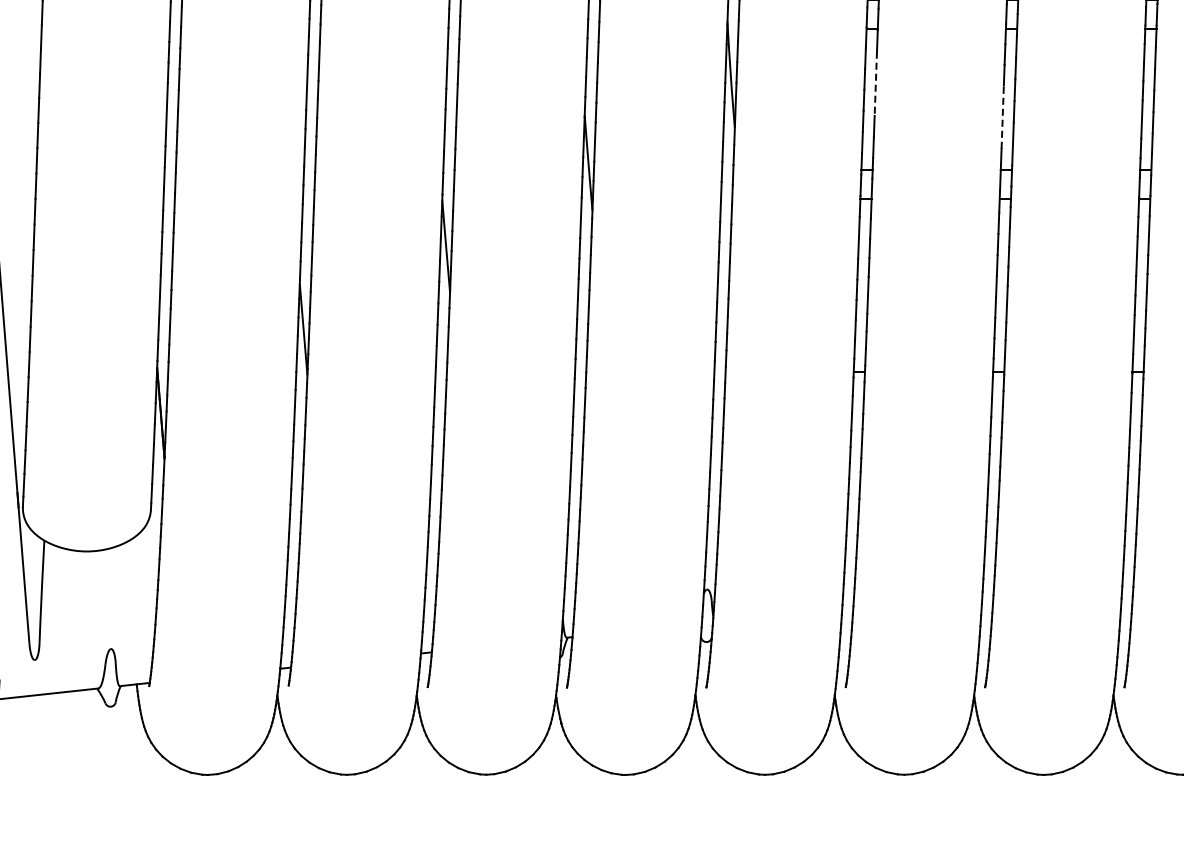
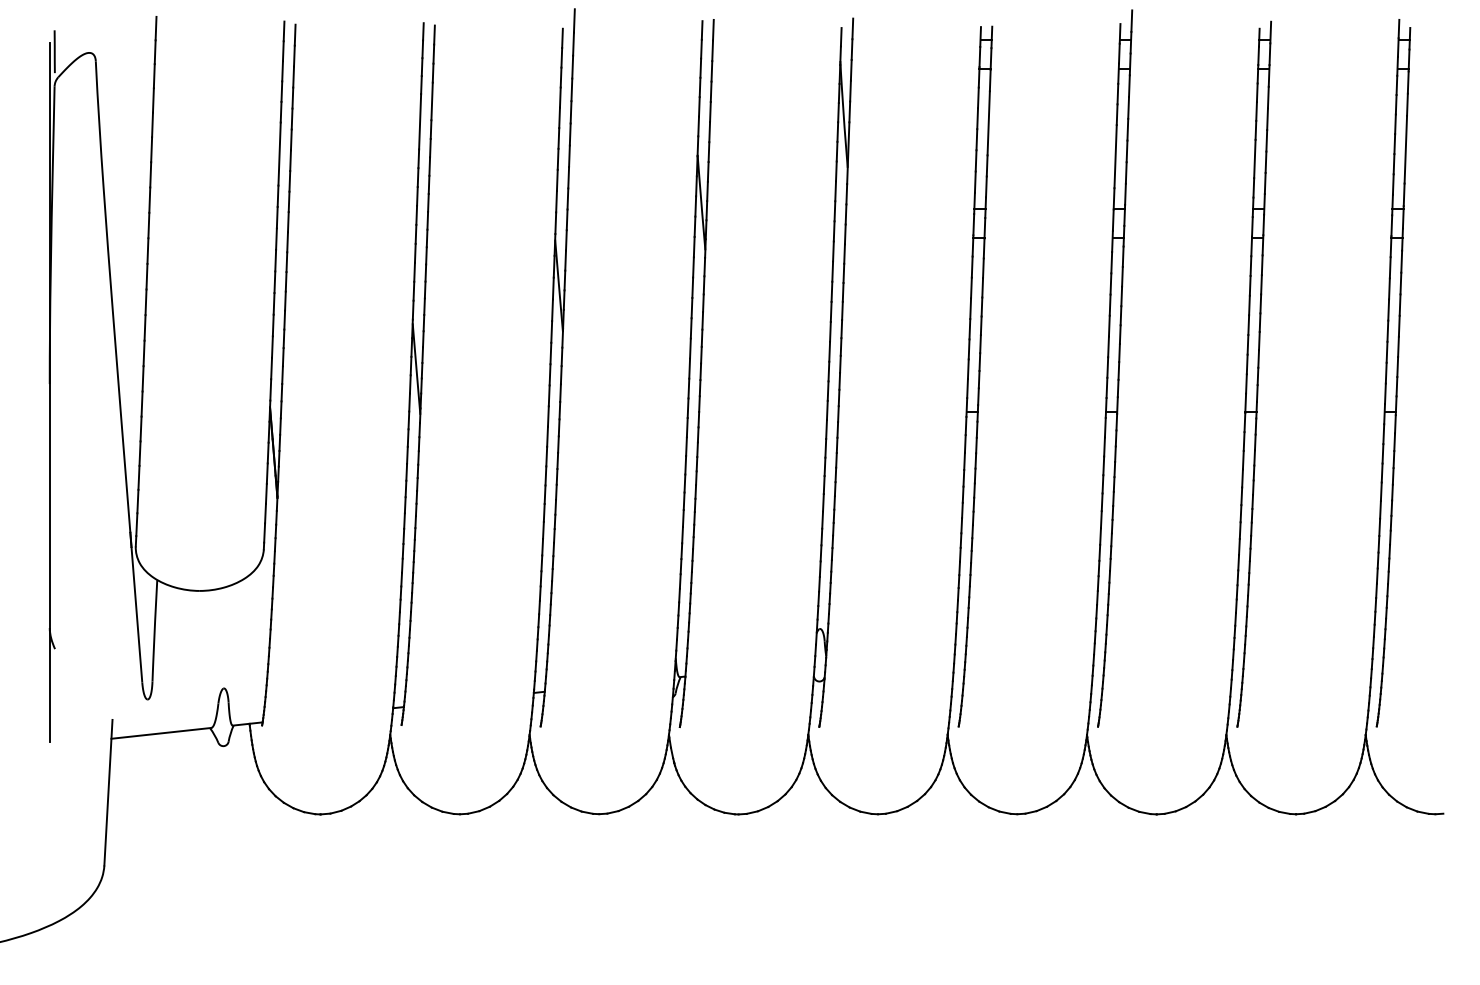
line: (875, 84) -> (988, 123), dashed -> solid
line: (1002, 117) -> (1115, 156), dashed -> solid

